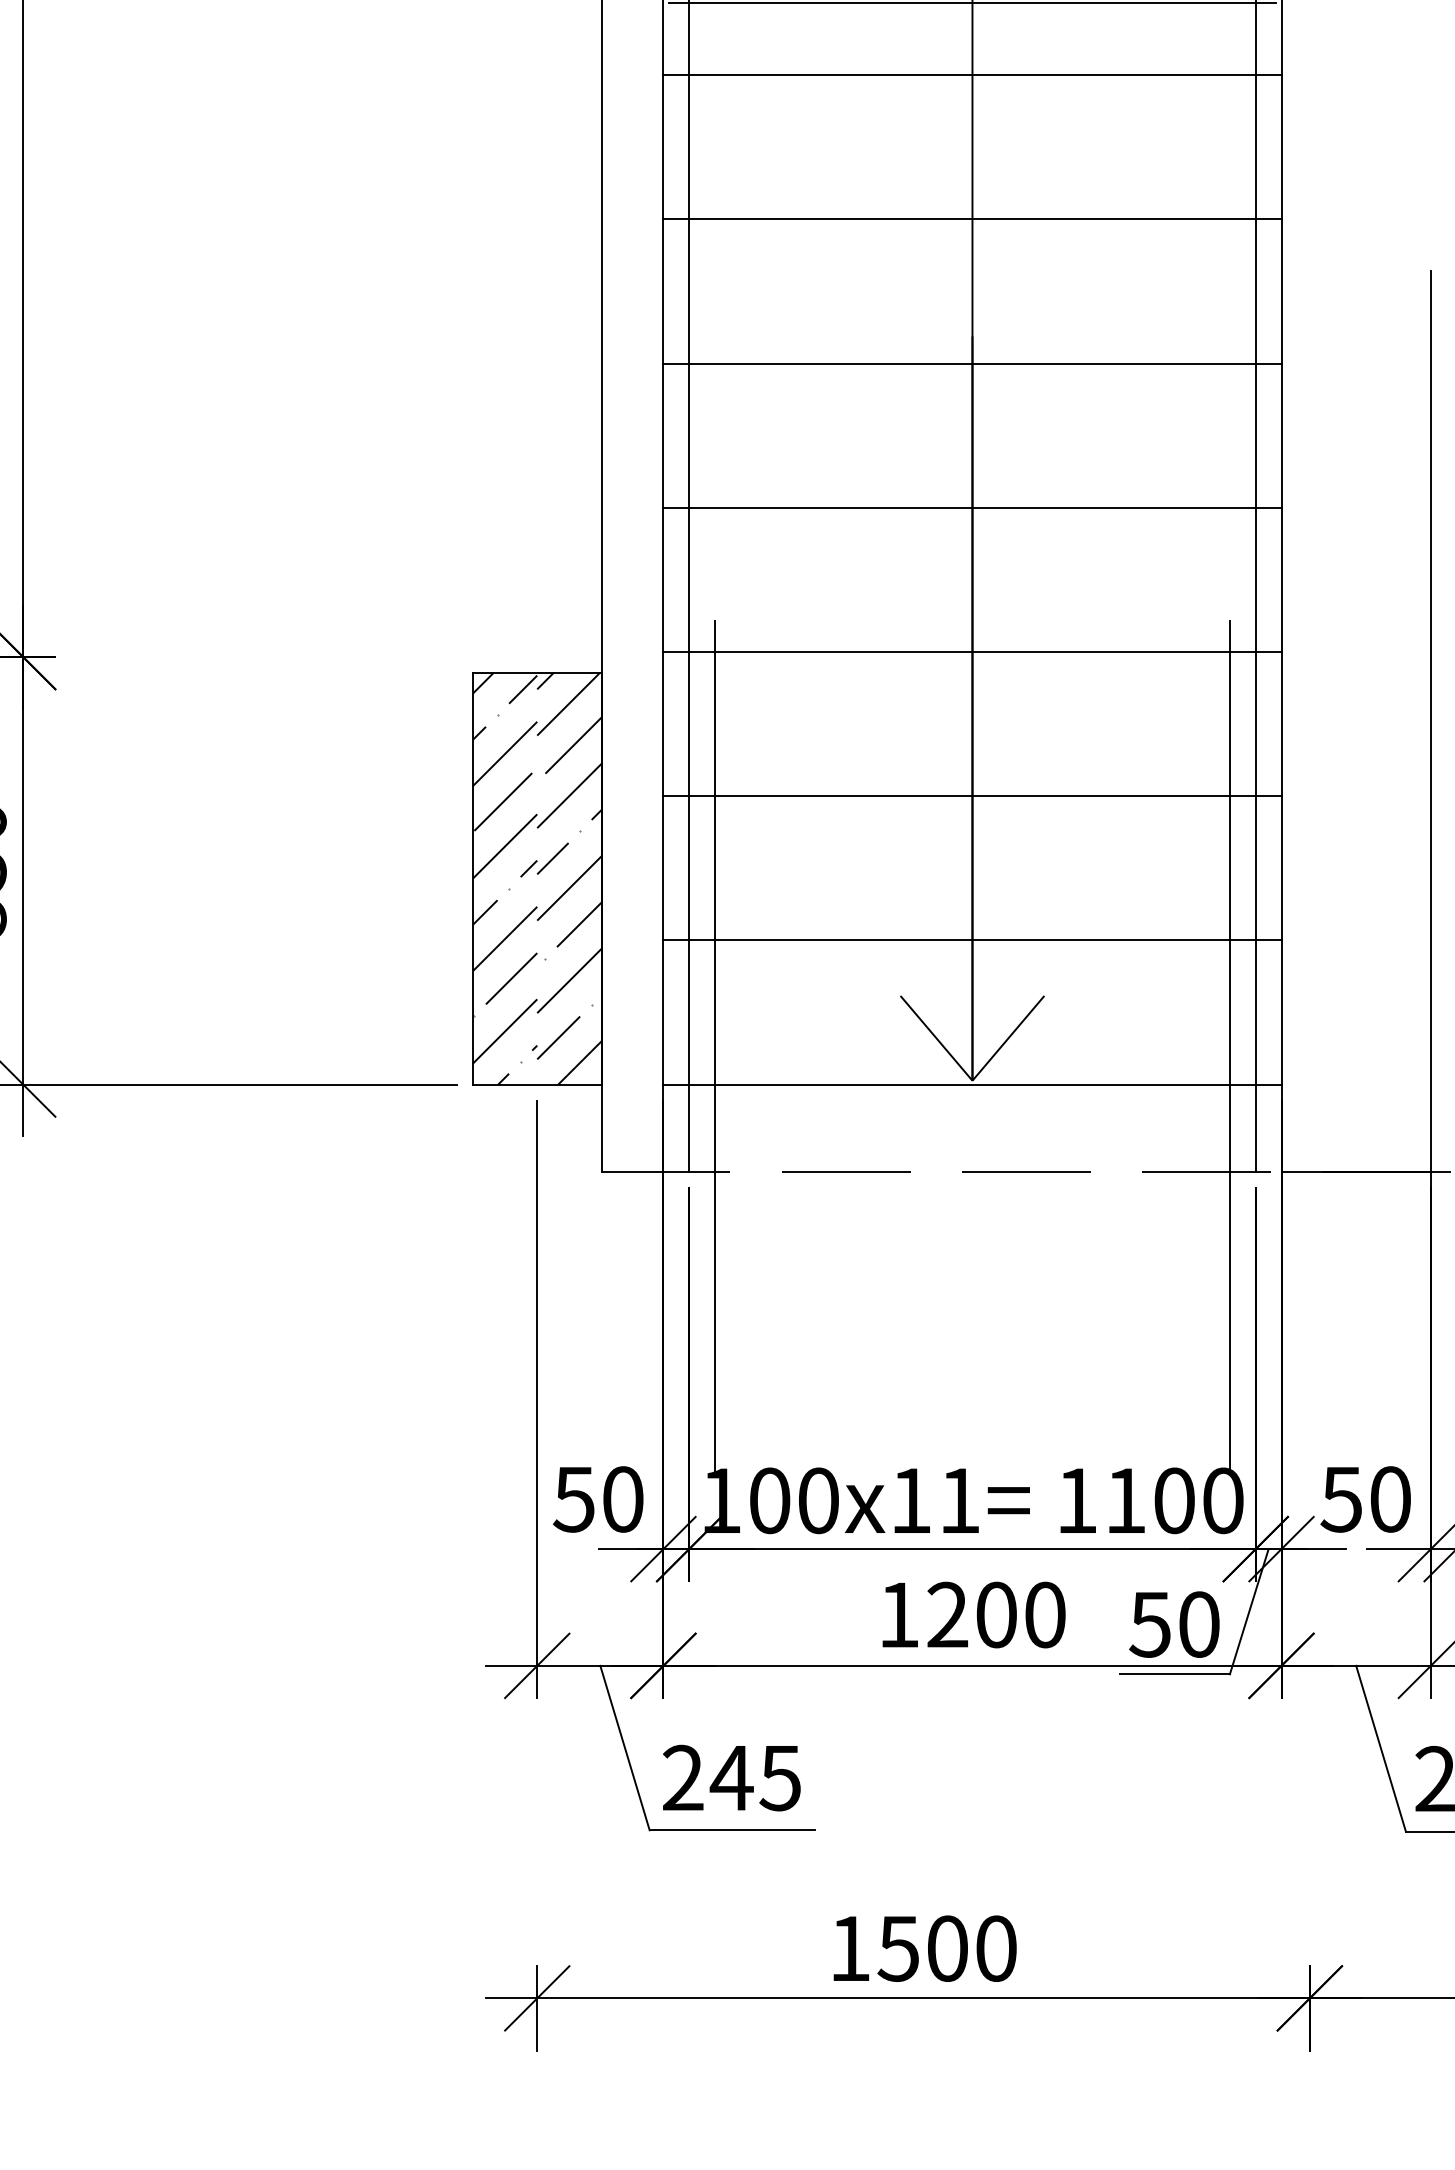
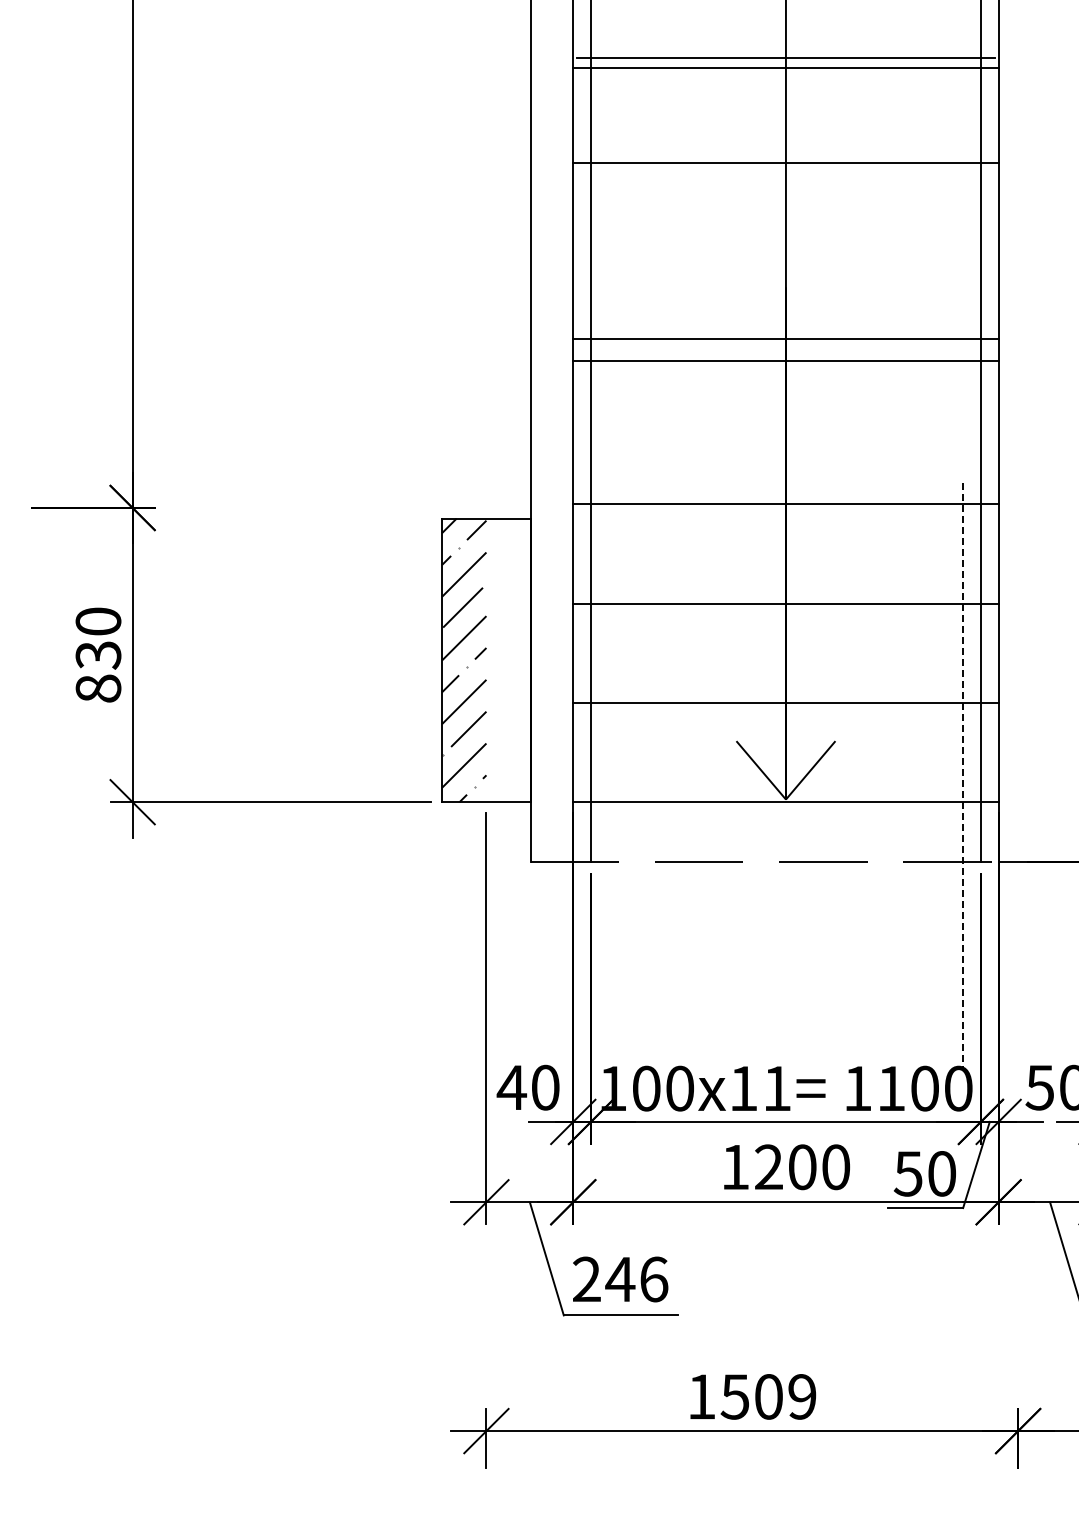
line: (971, 75) -> (785, 68), moved
line: (971, 219) -> (785, 162), moved
line: (971, 362) -> (785, 338), moved
line: (971, 508) -> (785, 361), moved
hatch: (569, 878) -> (508, 660), removed
line: (714, 1045) -> (608, 775), removed
line: (1230, 1047) -> (963, 776), solid -> dashed
text: (573, 1499) -> (511, 1087), 50 -> 40
text: (779, 1778) -> (653, 1279), 245 -> 246
text: (996, 1948) -> (802, 1396), 1500 -> 1509

